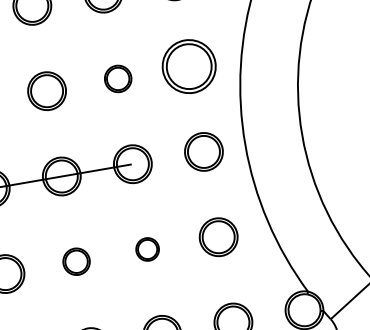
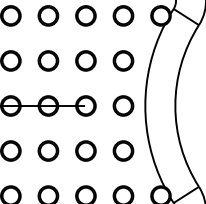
part: (189, 65) -> (123, 60), size x0.71
circle: (117, 78) -> (85, 60), size x1.43
circle: (146, 248) -> (85, 150), size x1.67
part: (76, 260) -> (48, 150), size x1.43

